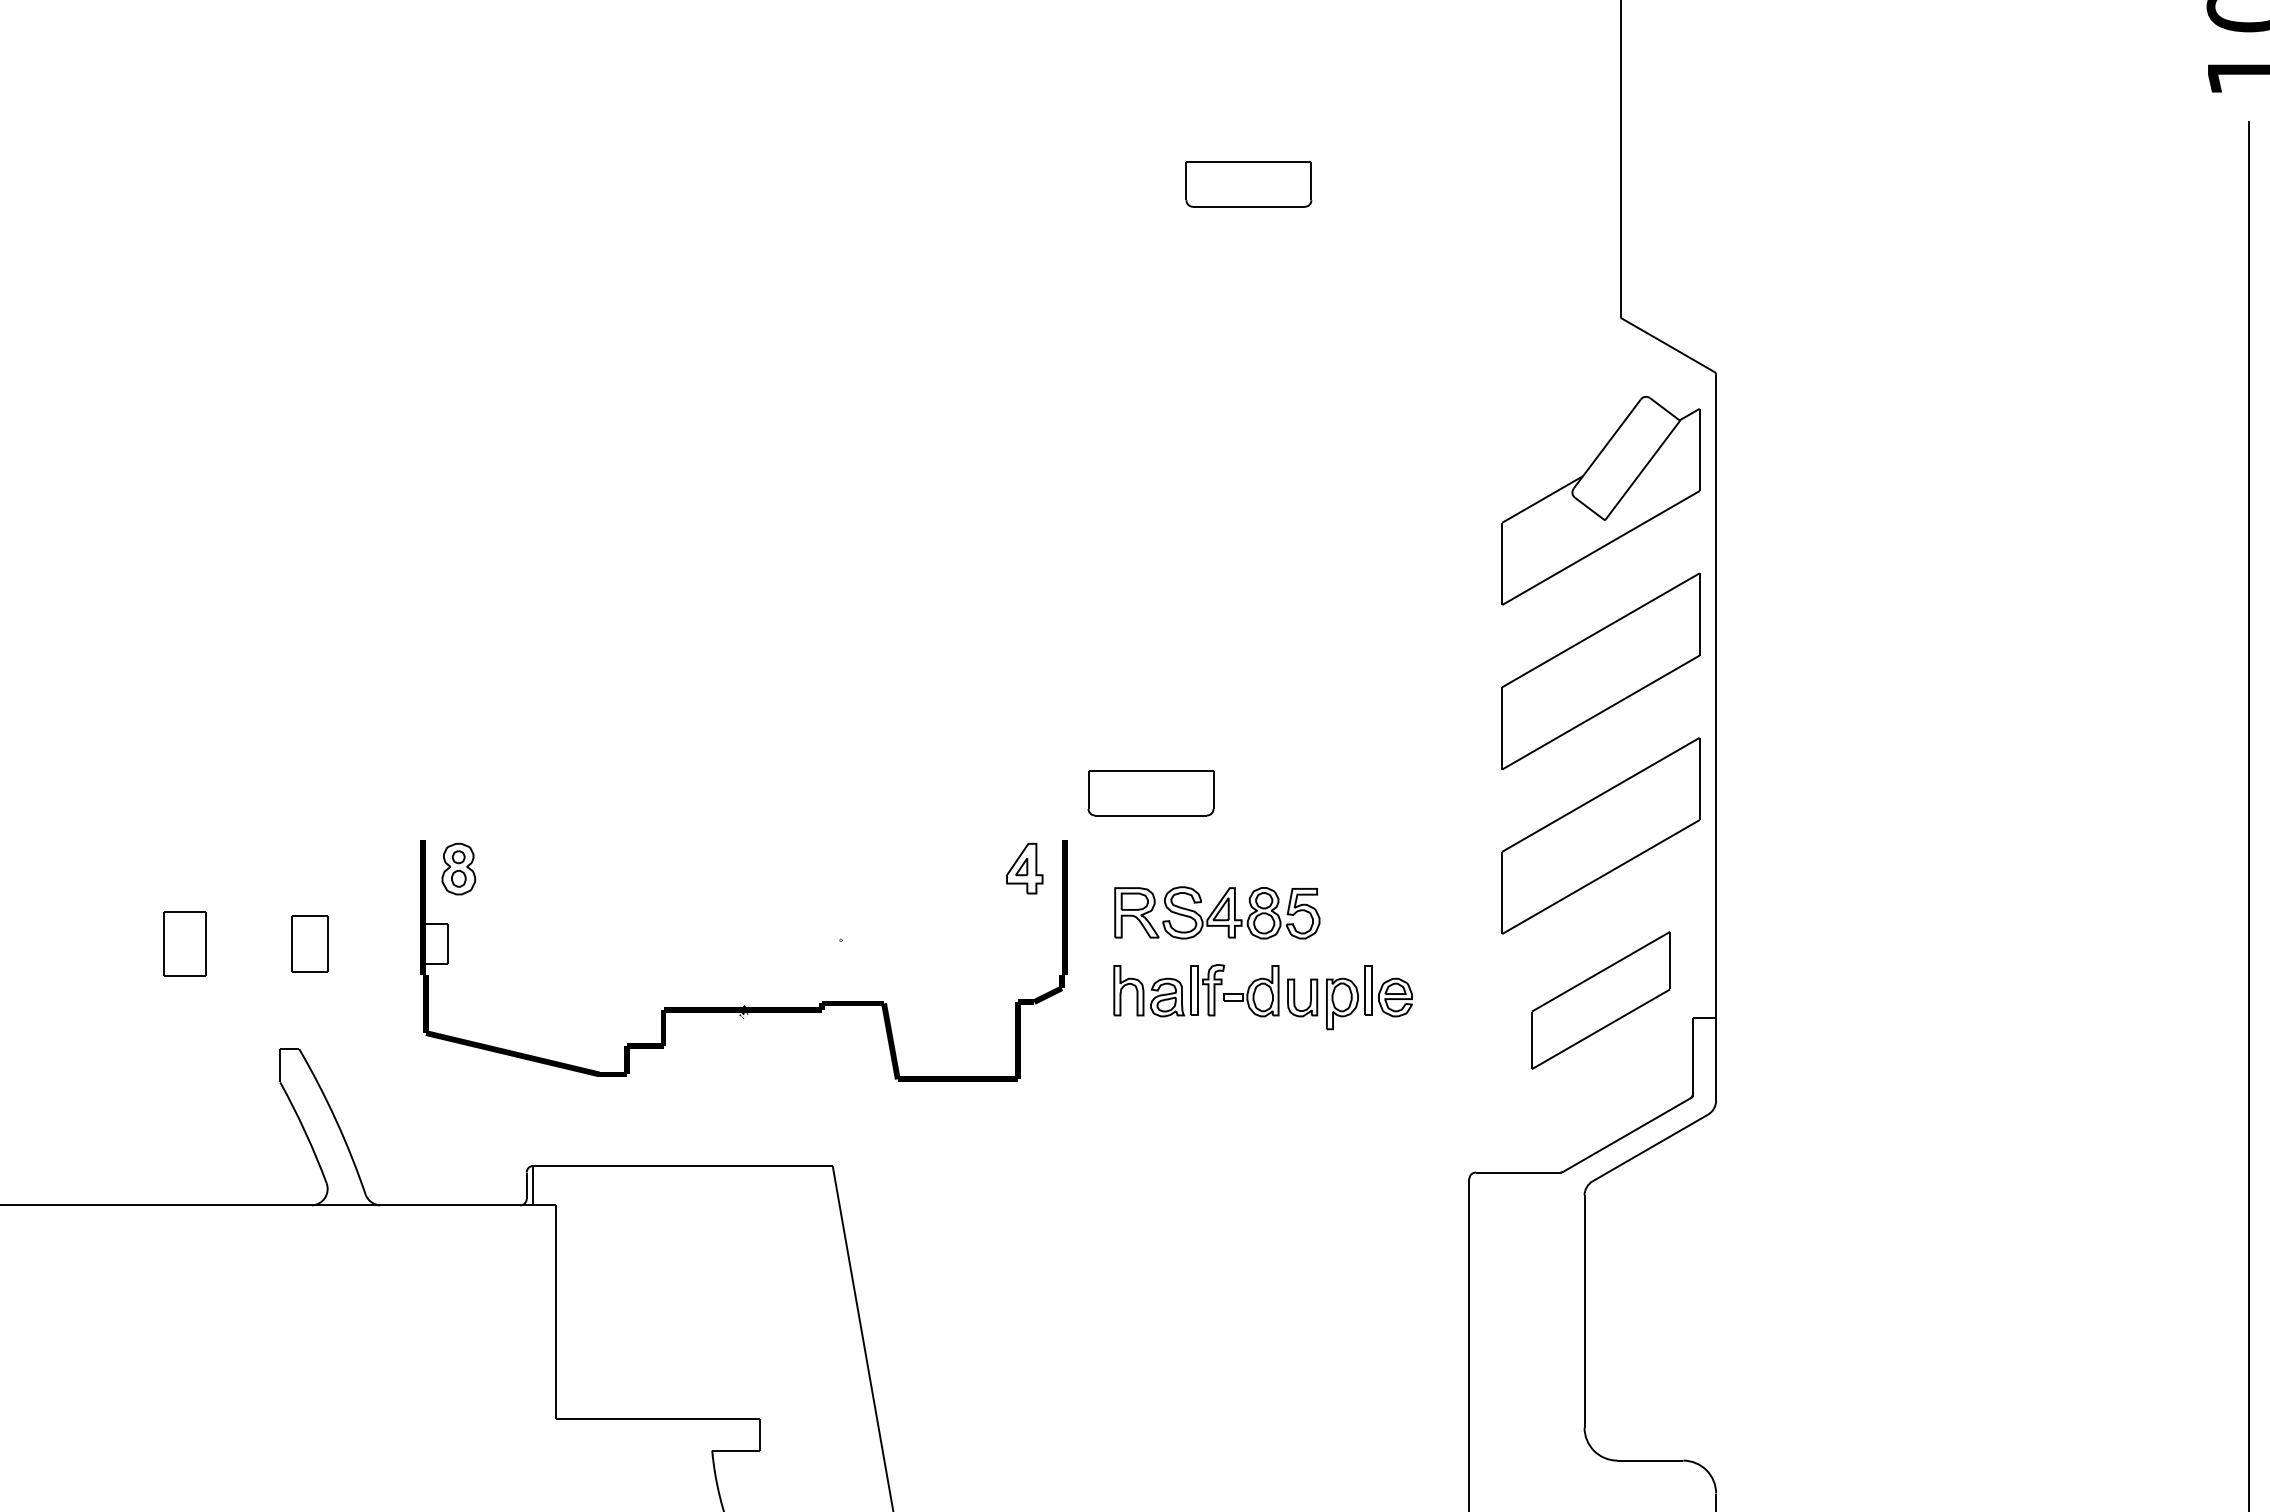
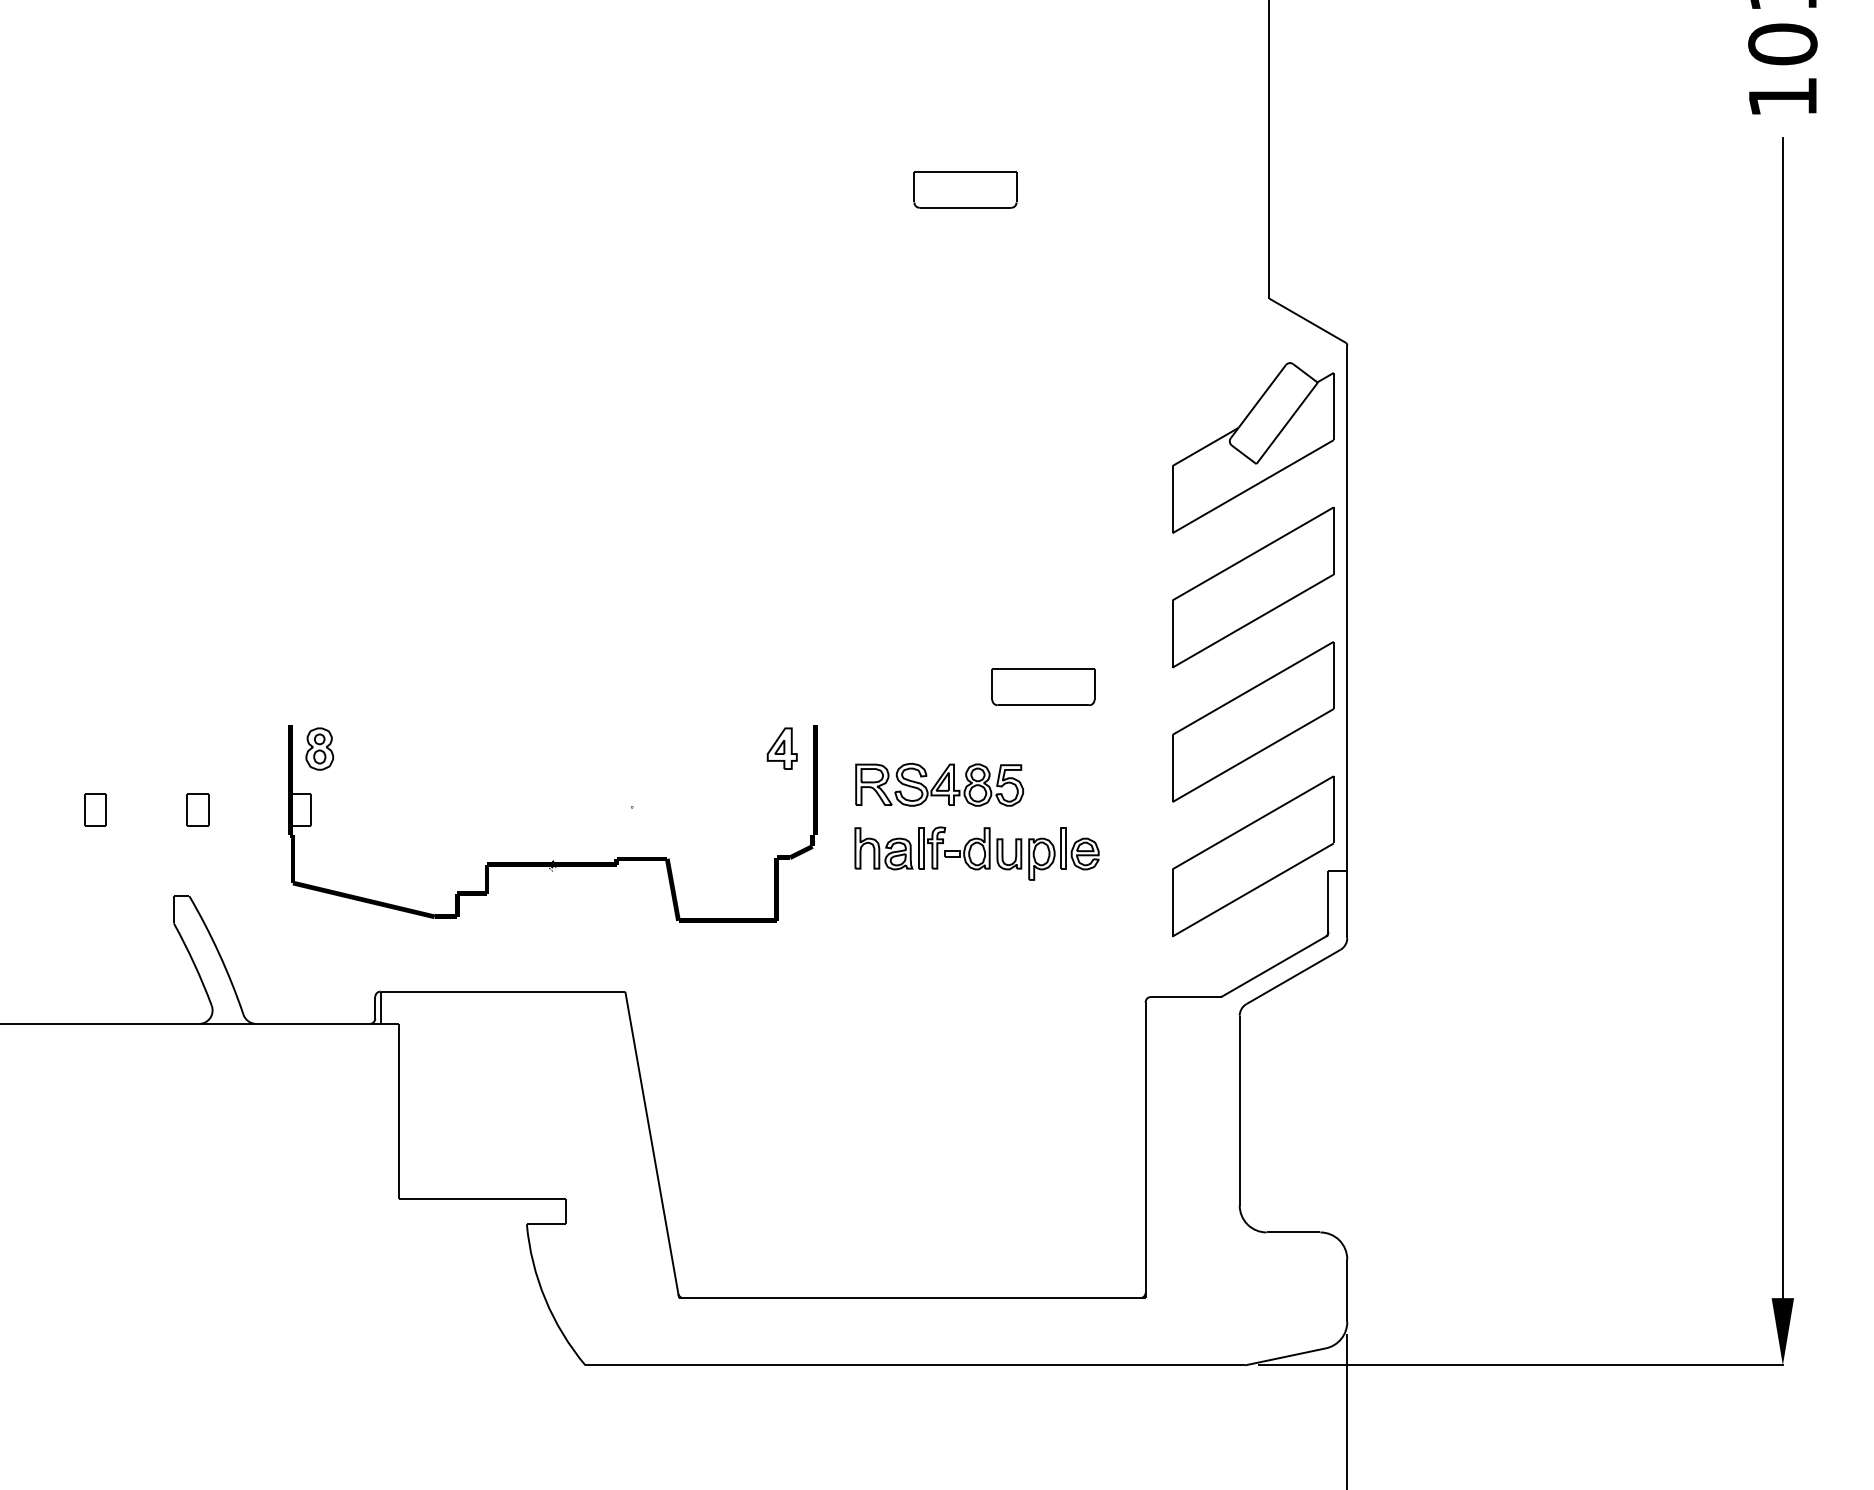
part: (1151, 793) -> (1043, 687), moved
part: (184, 943) -> (95, 809), size x0.62
part: (309, 943) -> (197, 809), size x0.71
part: (1601, 1000) -> (1253, 856), size x1.43

